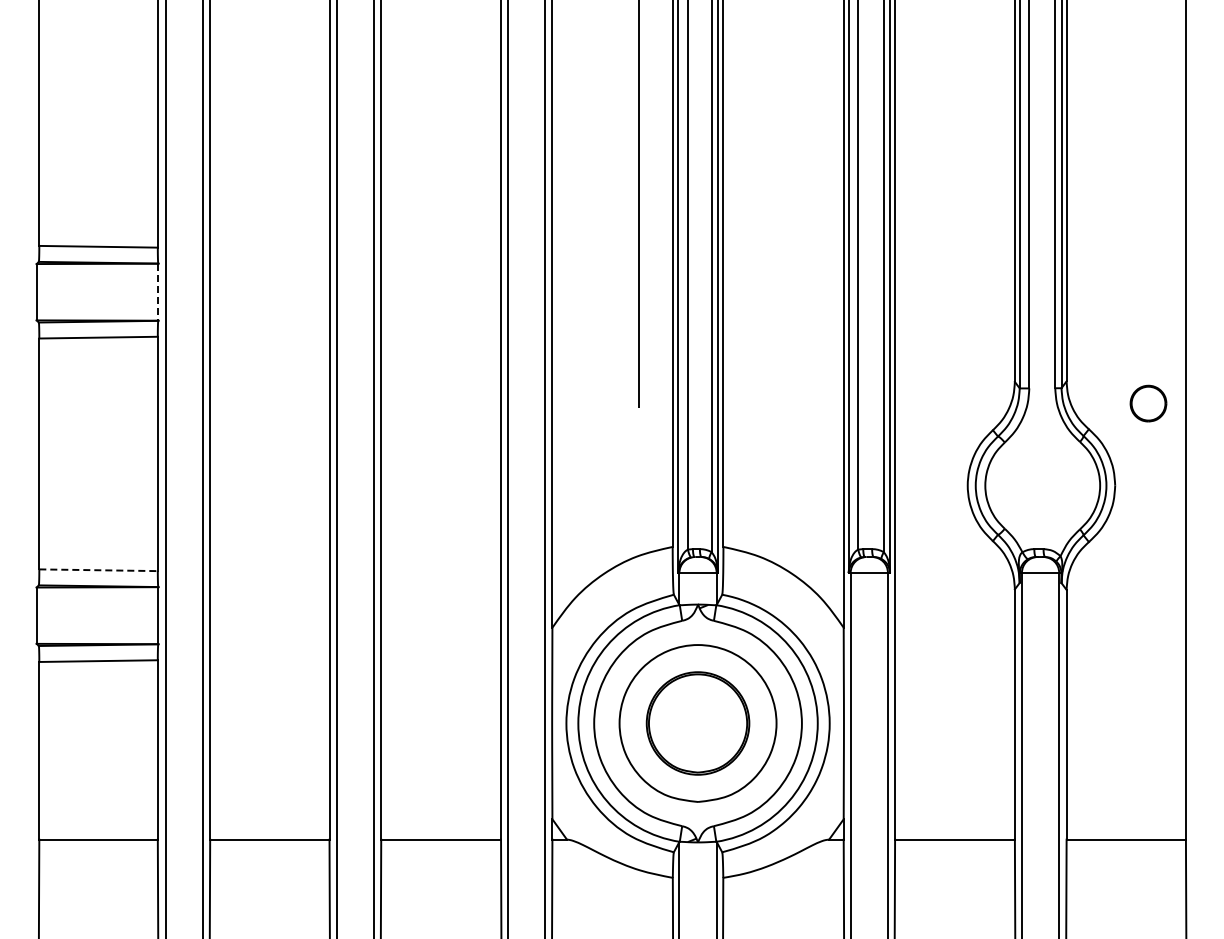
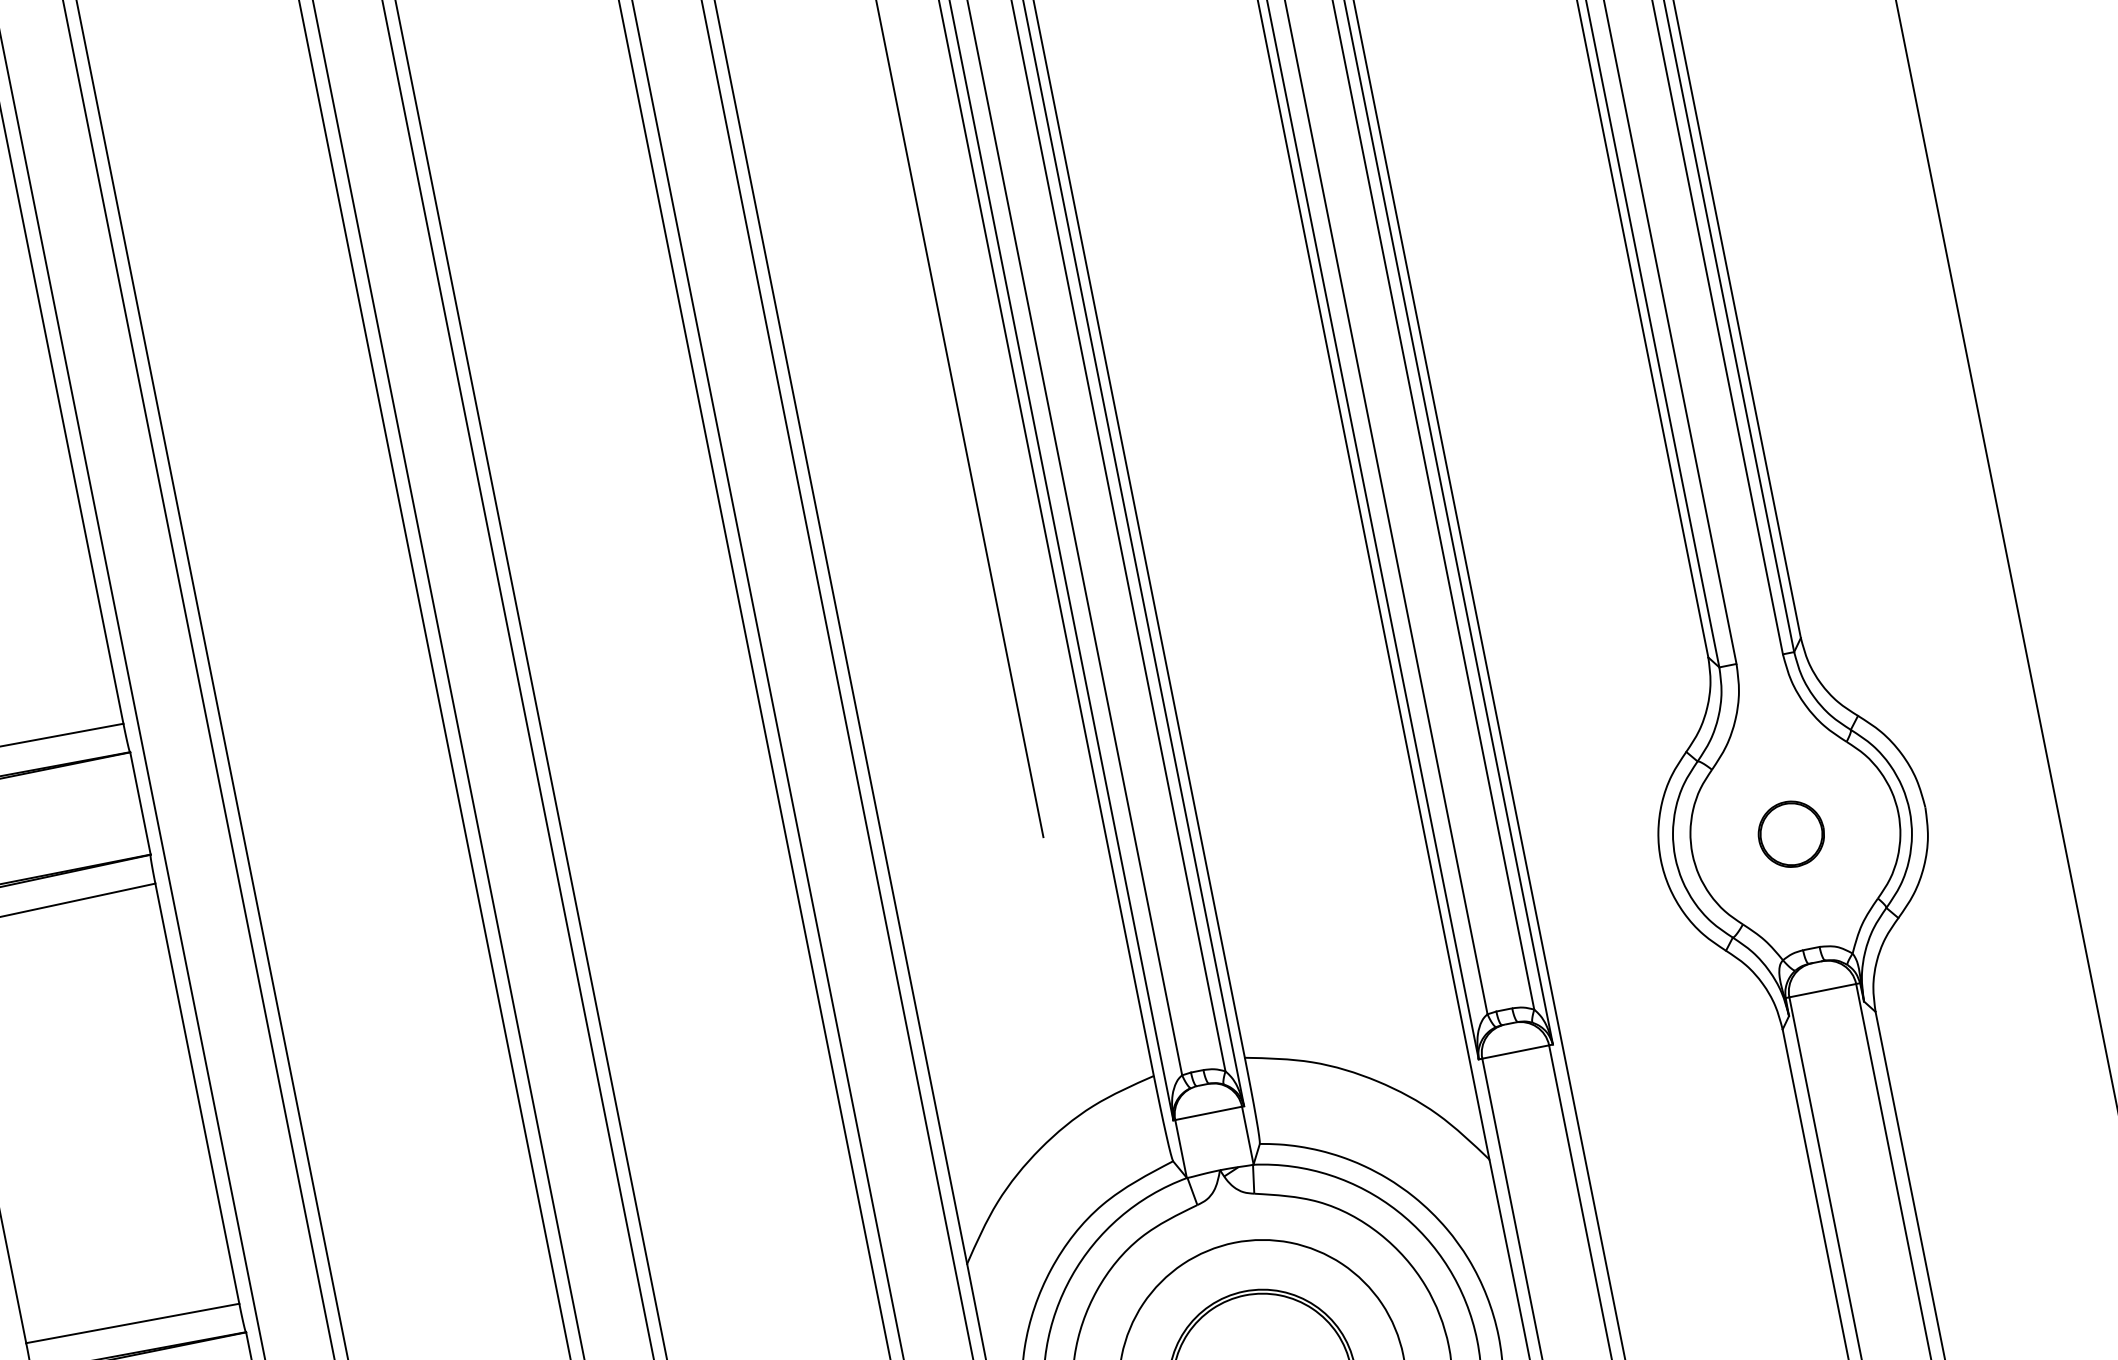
line: (158, 292) -> (140, 803), dashed -> solid
part: (1148, 403) -> (1791, 834), moved
line: (99, 570) -> (134, 1323), dashed -> solid

